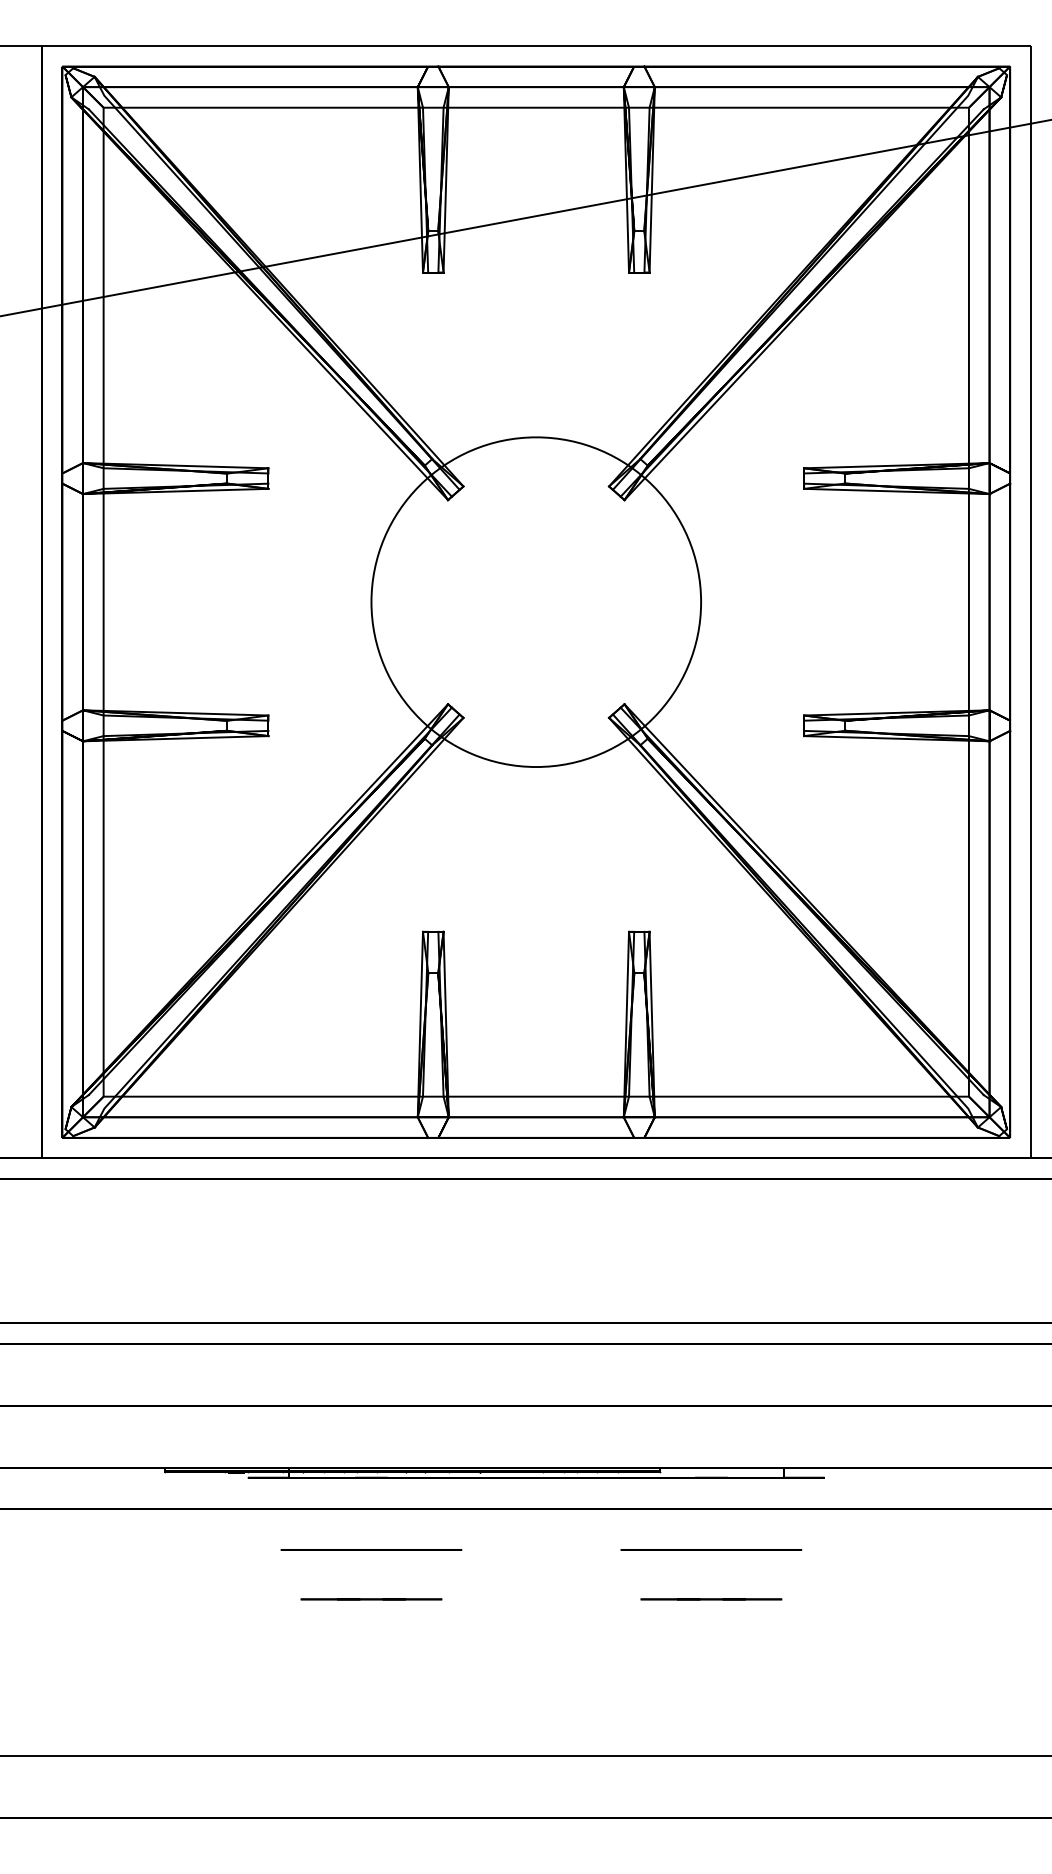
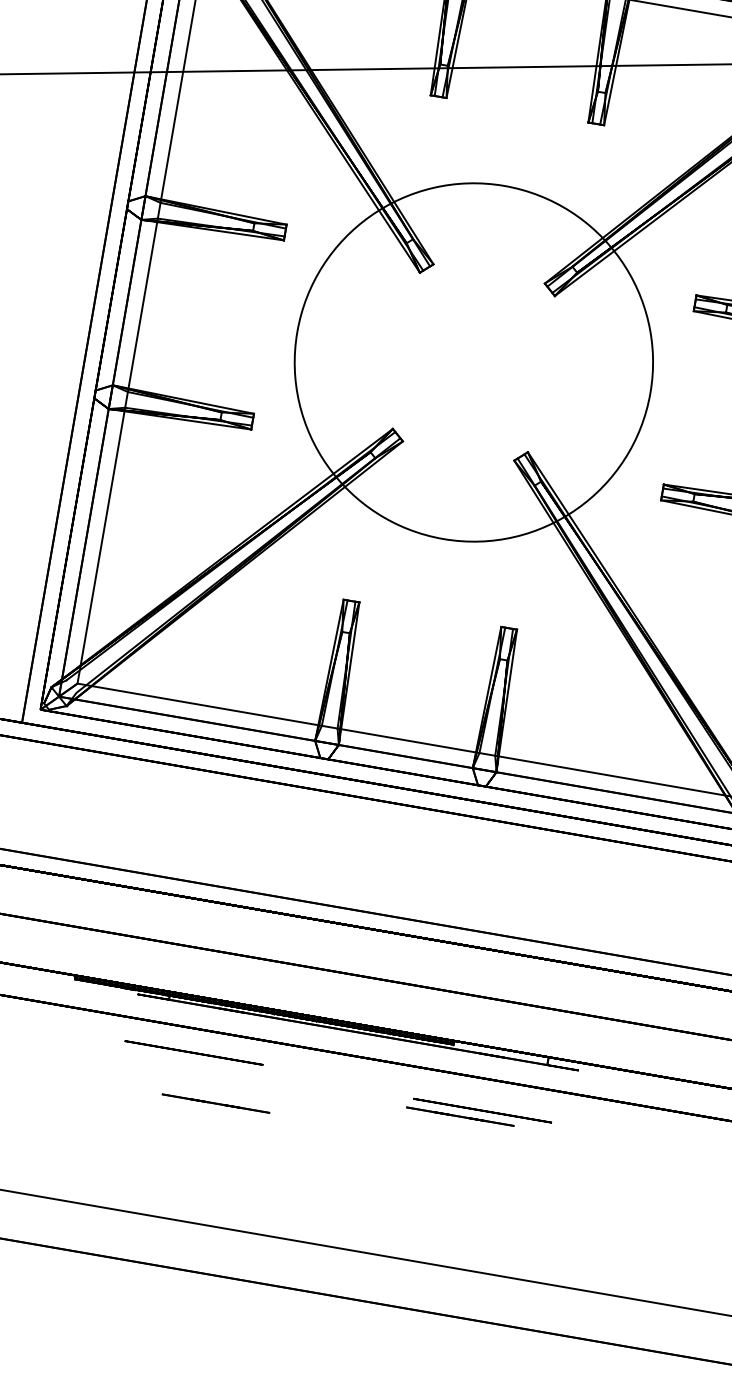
circle: (536, 602) -> (474, 362), size x1.4
circle: (371, 1549) -> (194, 1052), moved
line: (711, 1599) -> (460, 1116), moved

